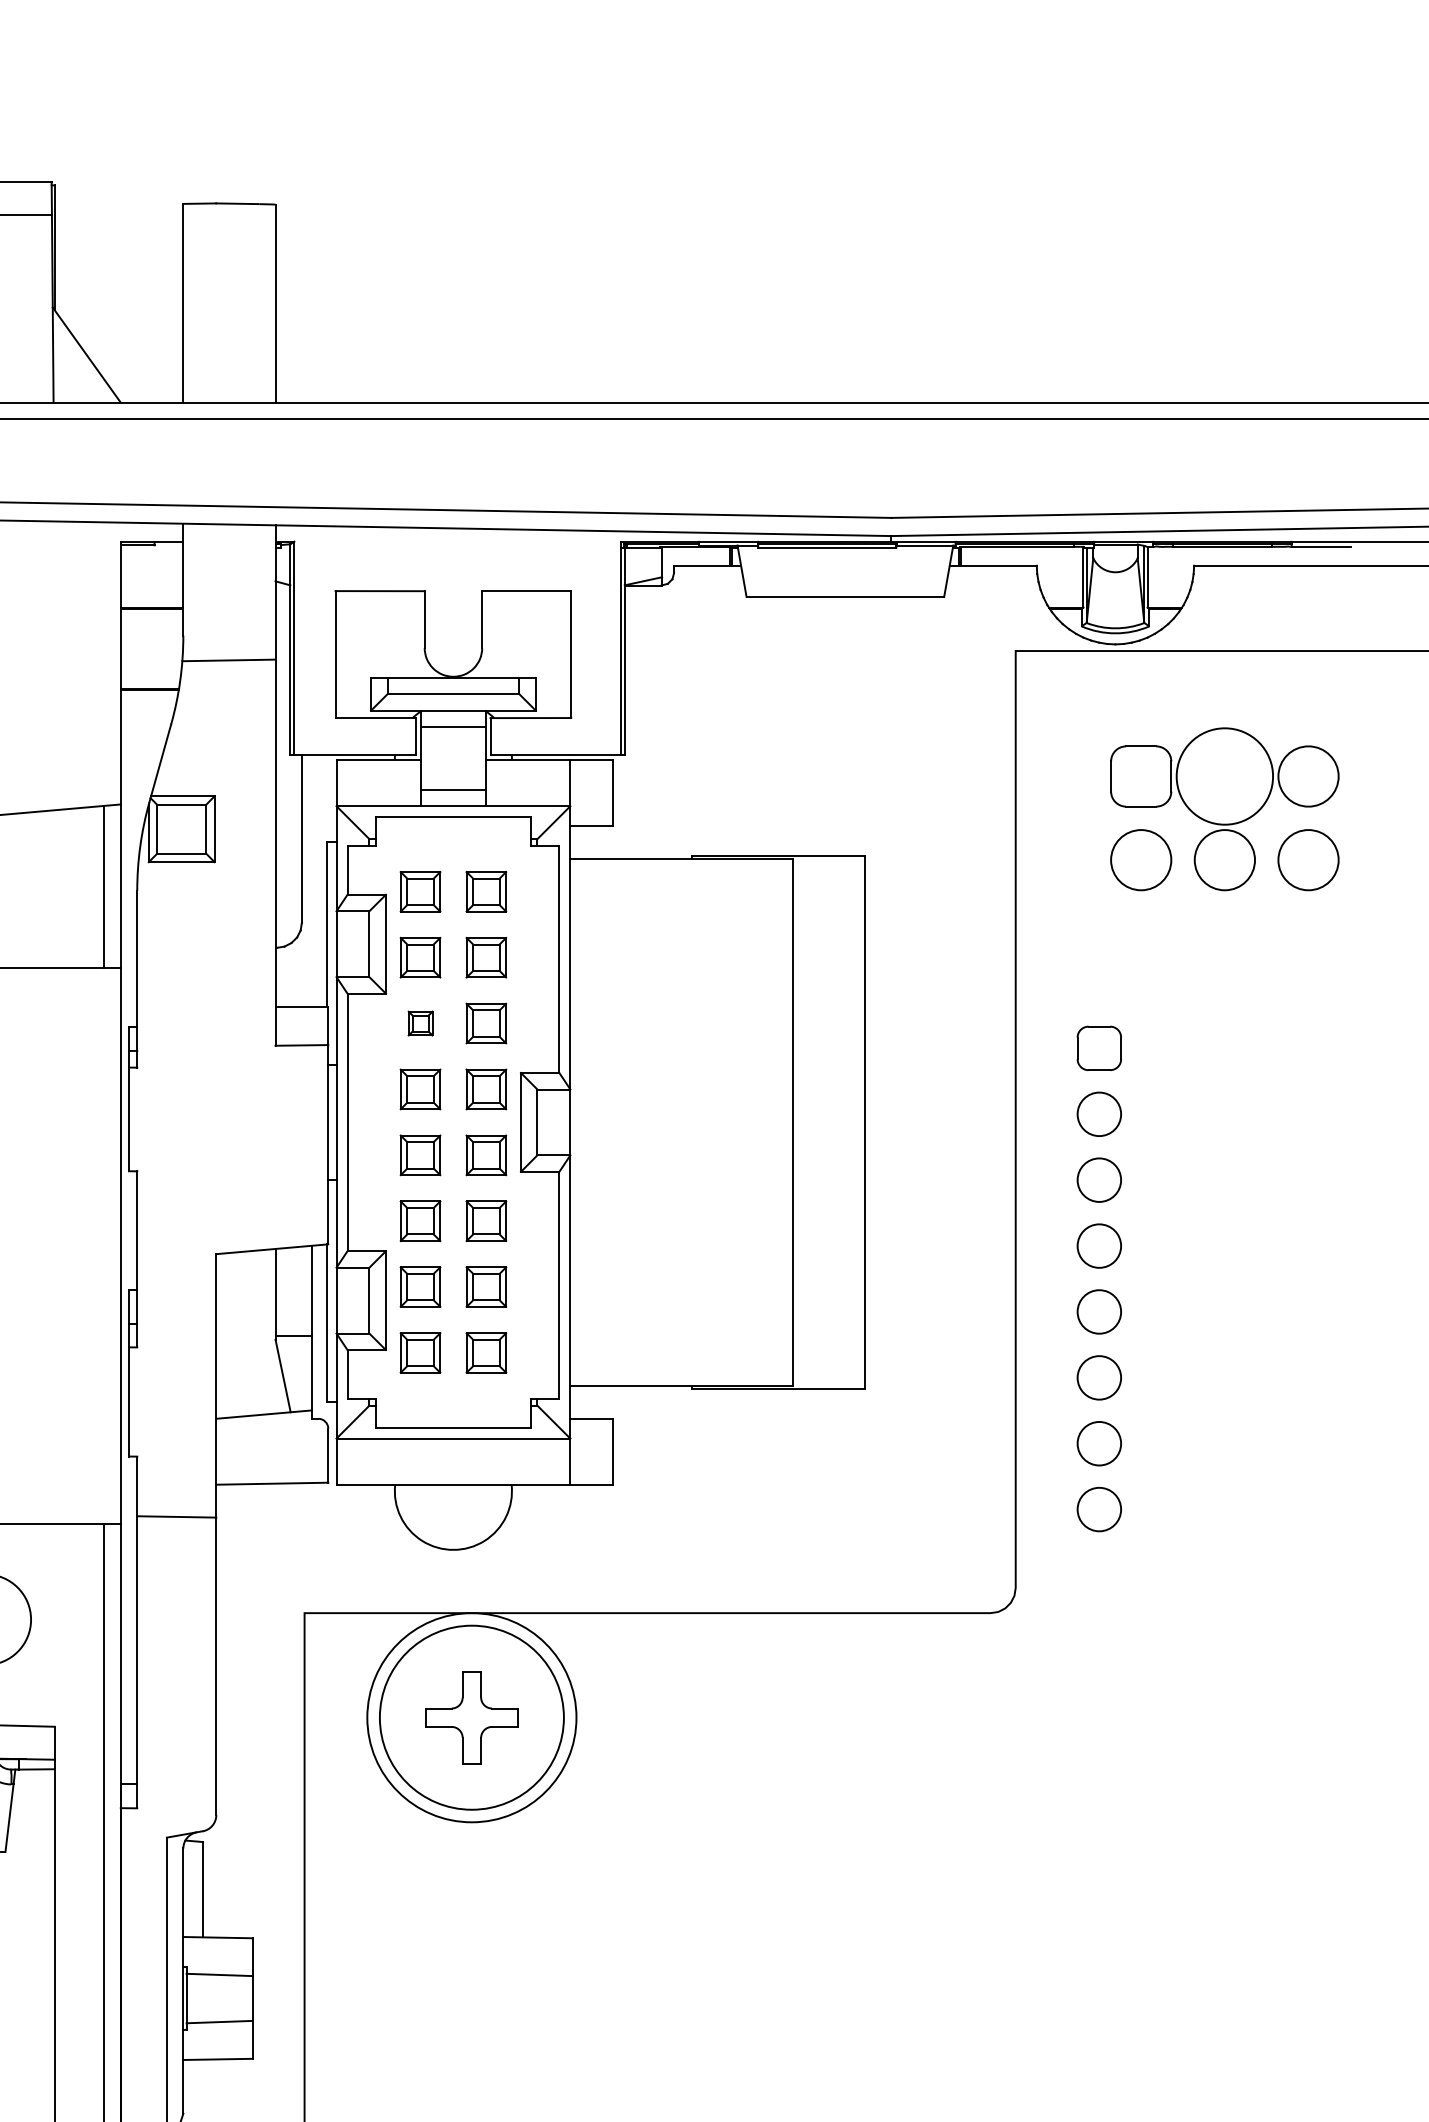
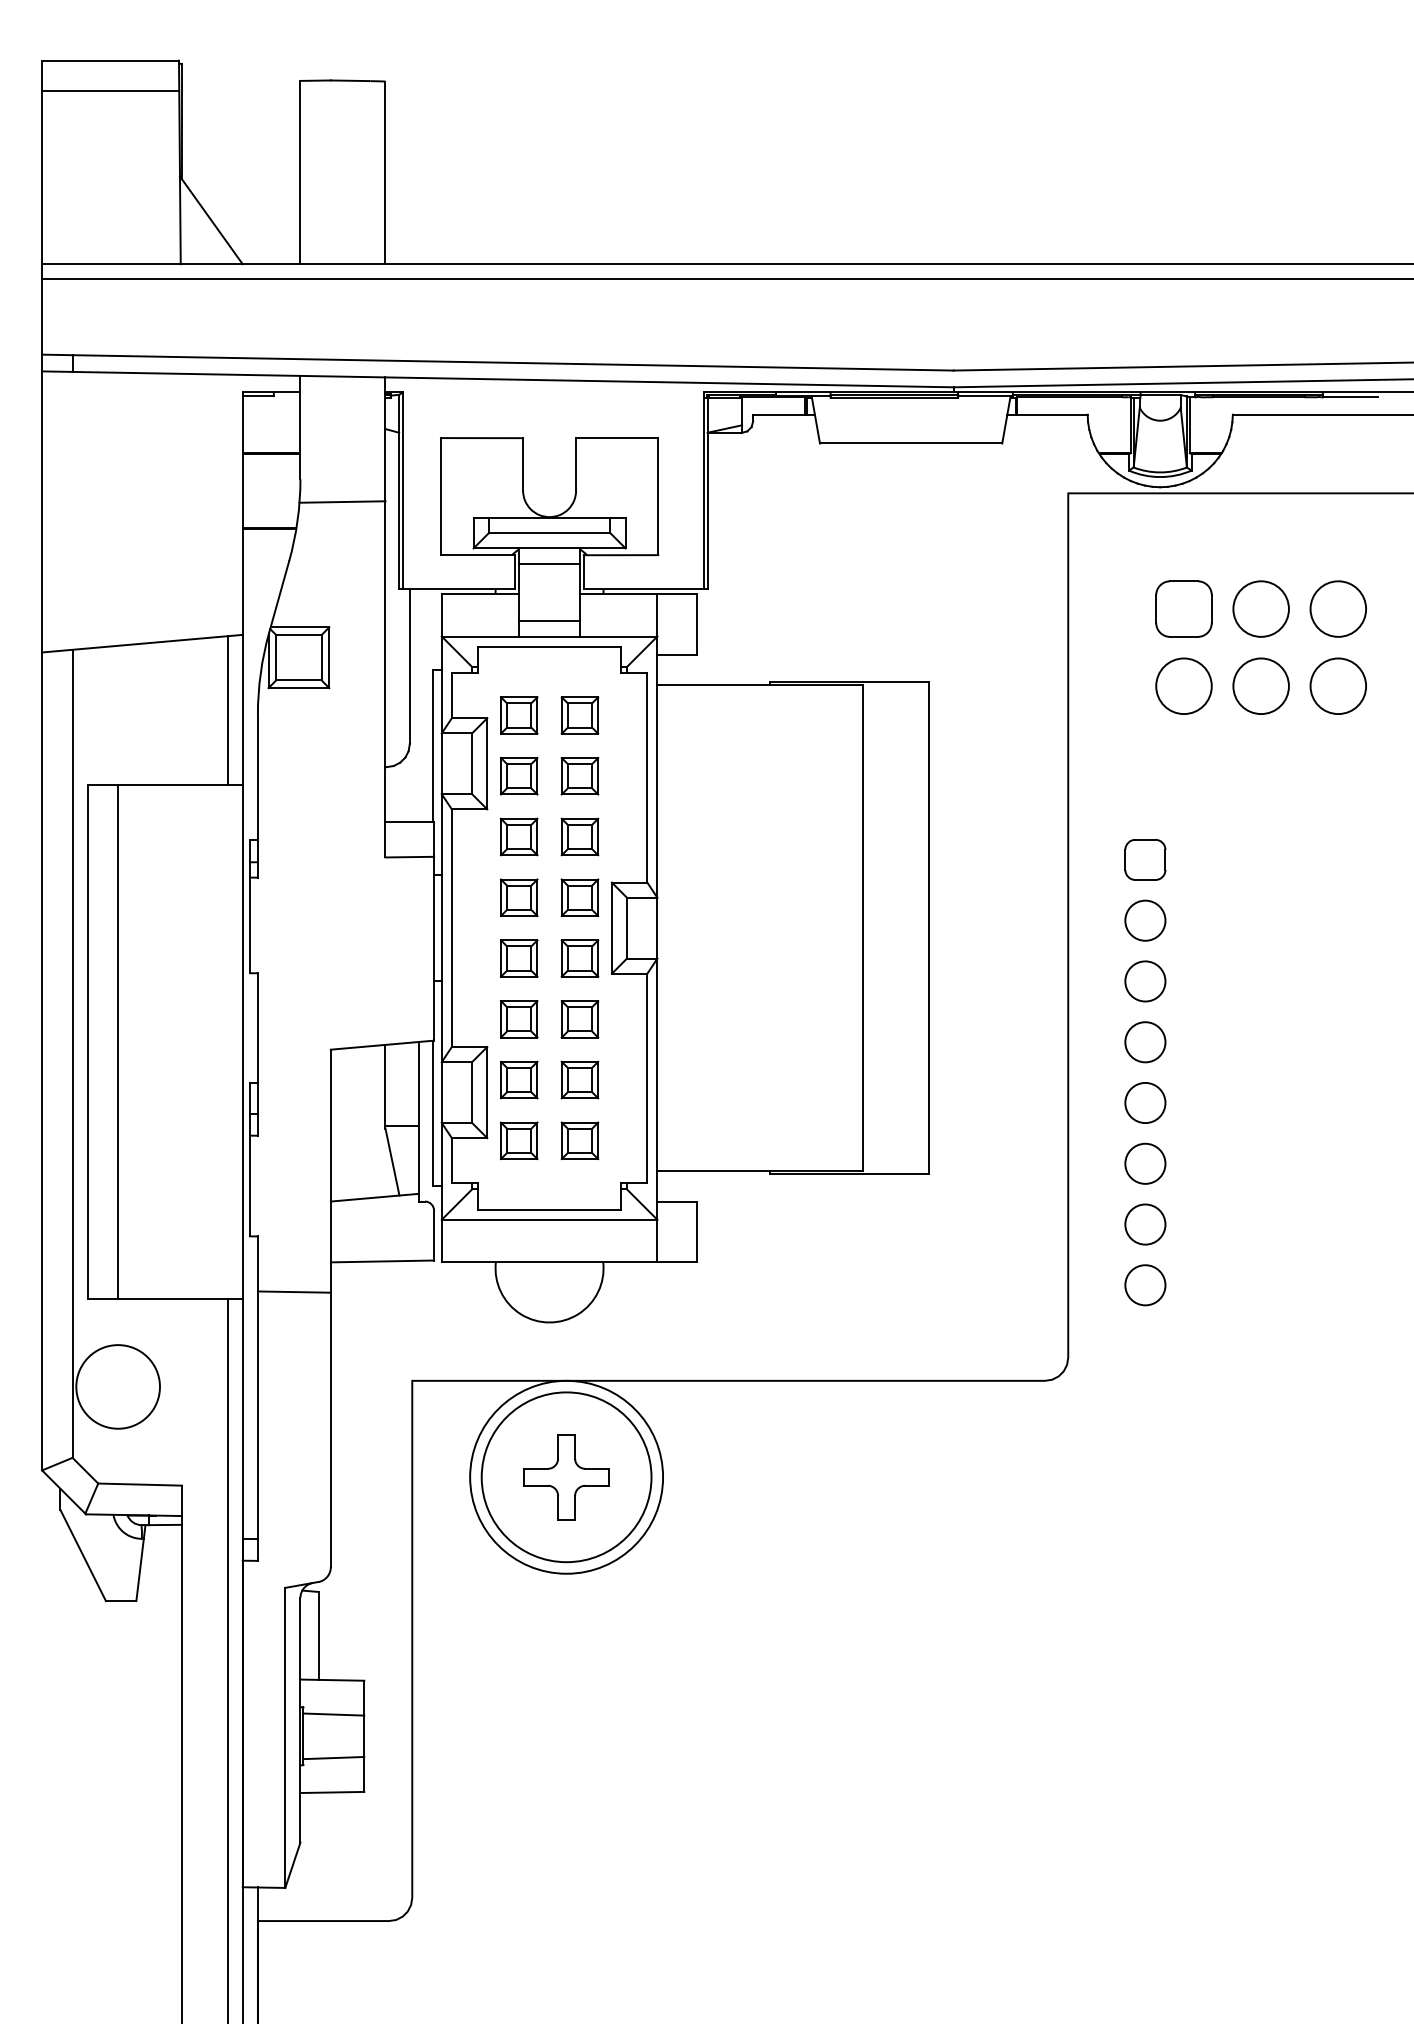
circle: (1224, 775) -> (1260, 608), size x0.62
part: (420, 1023) -> (519, 836), size x1.67

